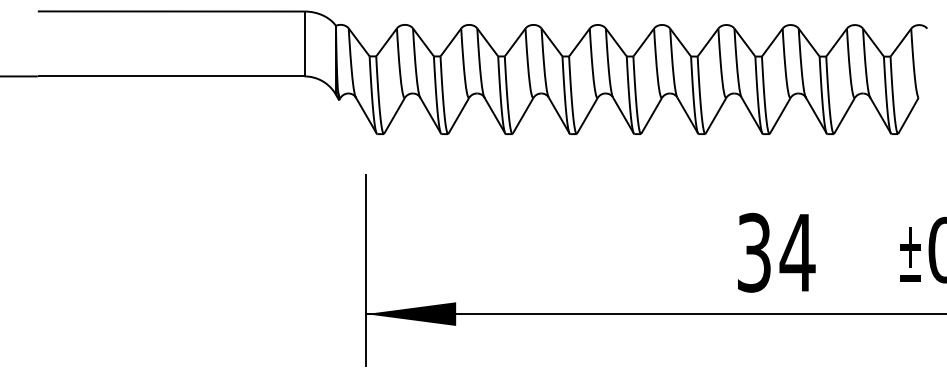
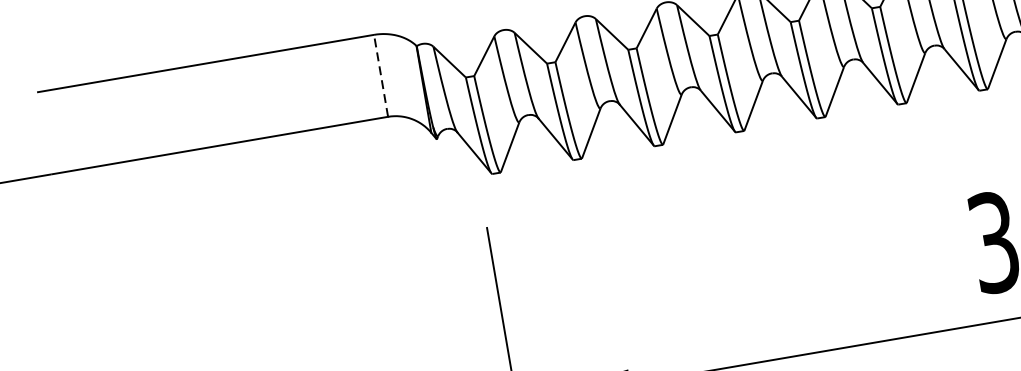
line: (304, 43) -> (380, 75), solid -> dashed

